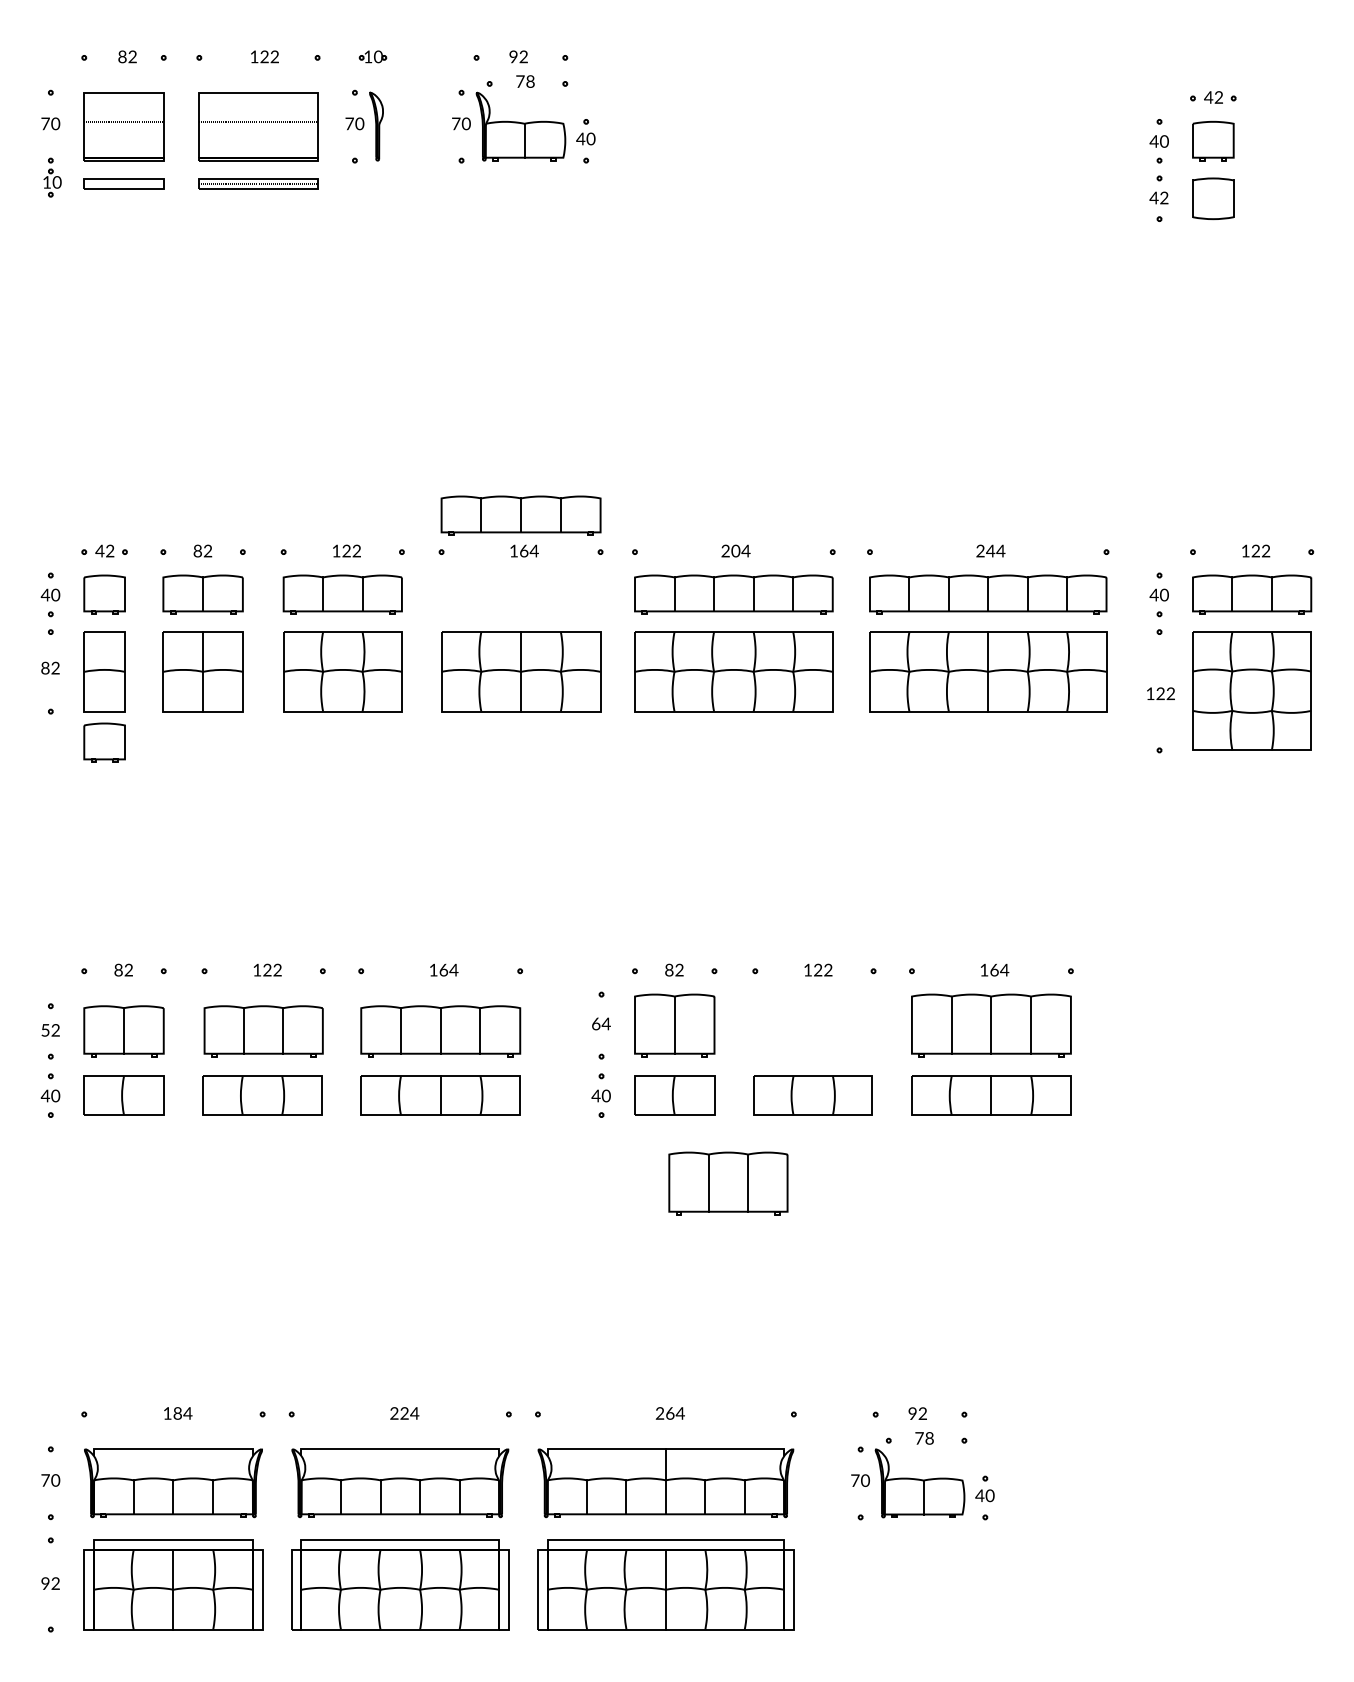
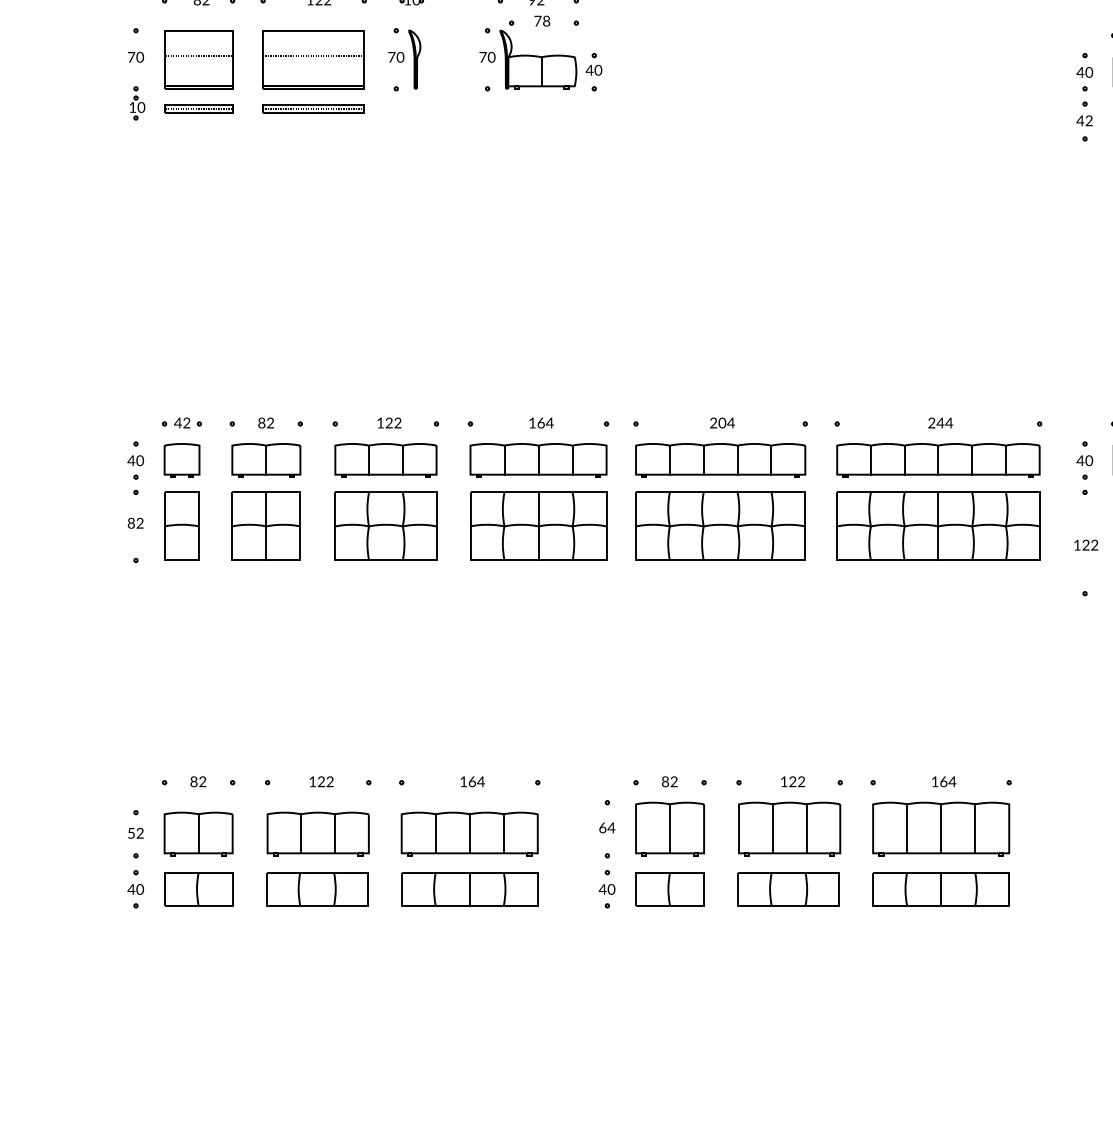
line: (123, 184) -> (198, 109), added
part: (520, 515) -> (538, 460), moved
part: (104, 742) -> (181, 586), removed
part: (728, 1183) -> (789, 829), moved

